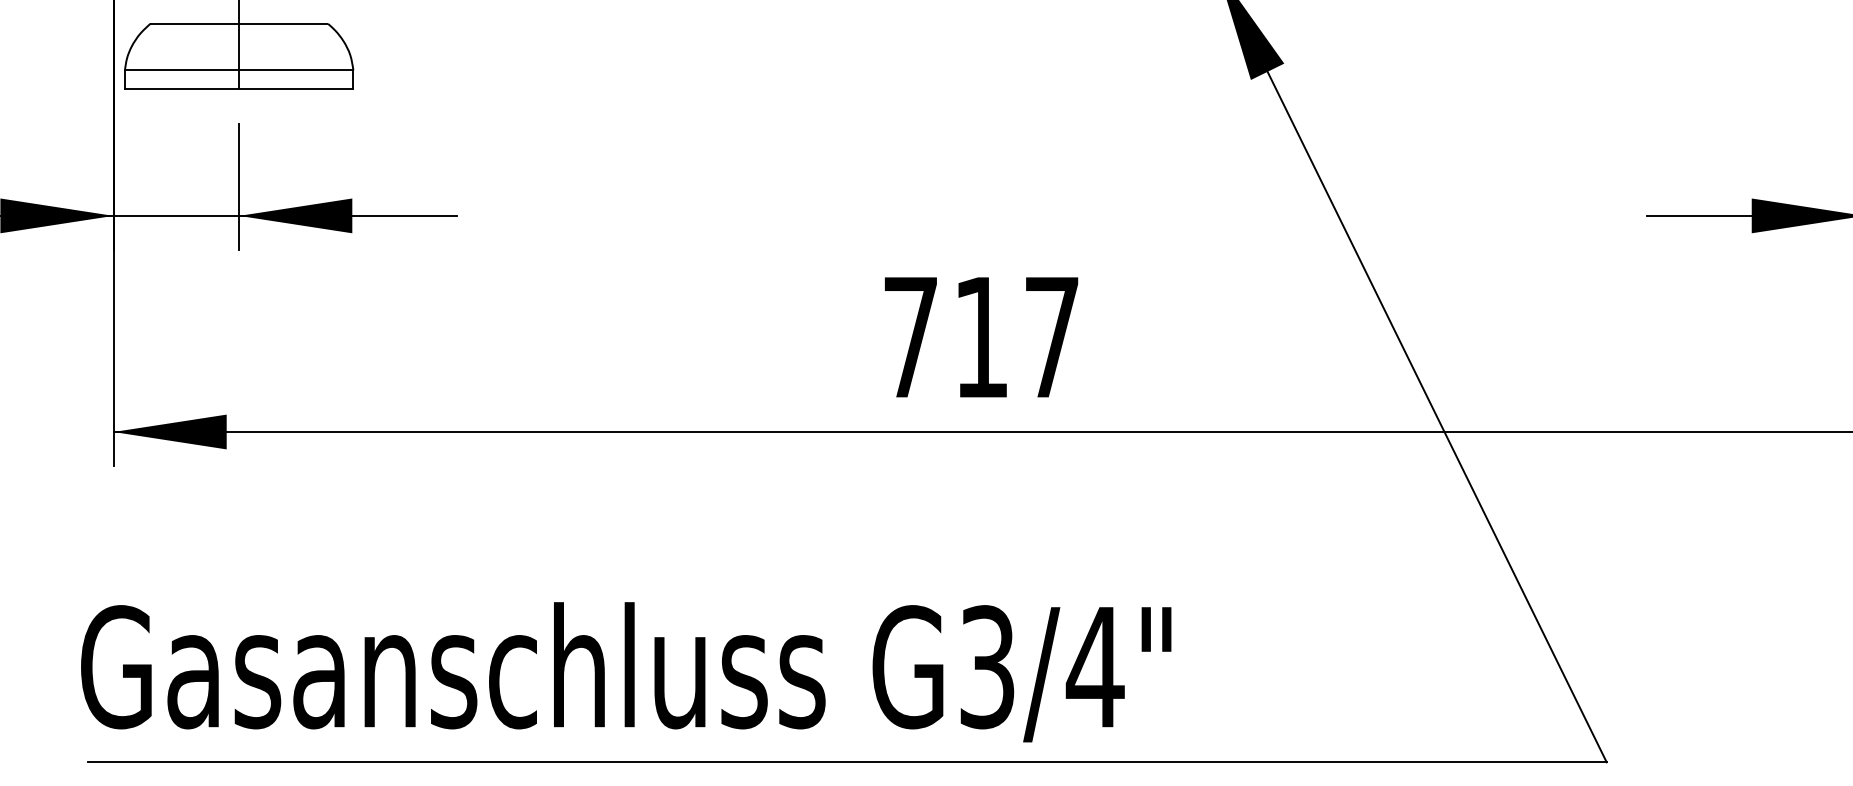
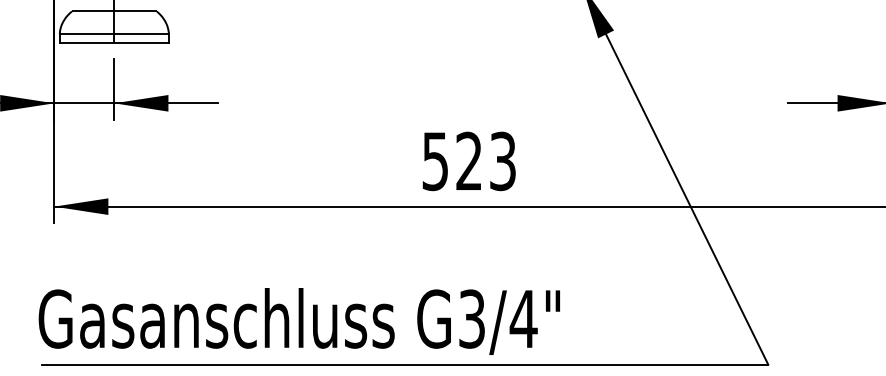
text: (979, 337) -> (468, 161), 717 -> 523

